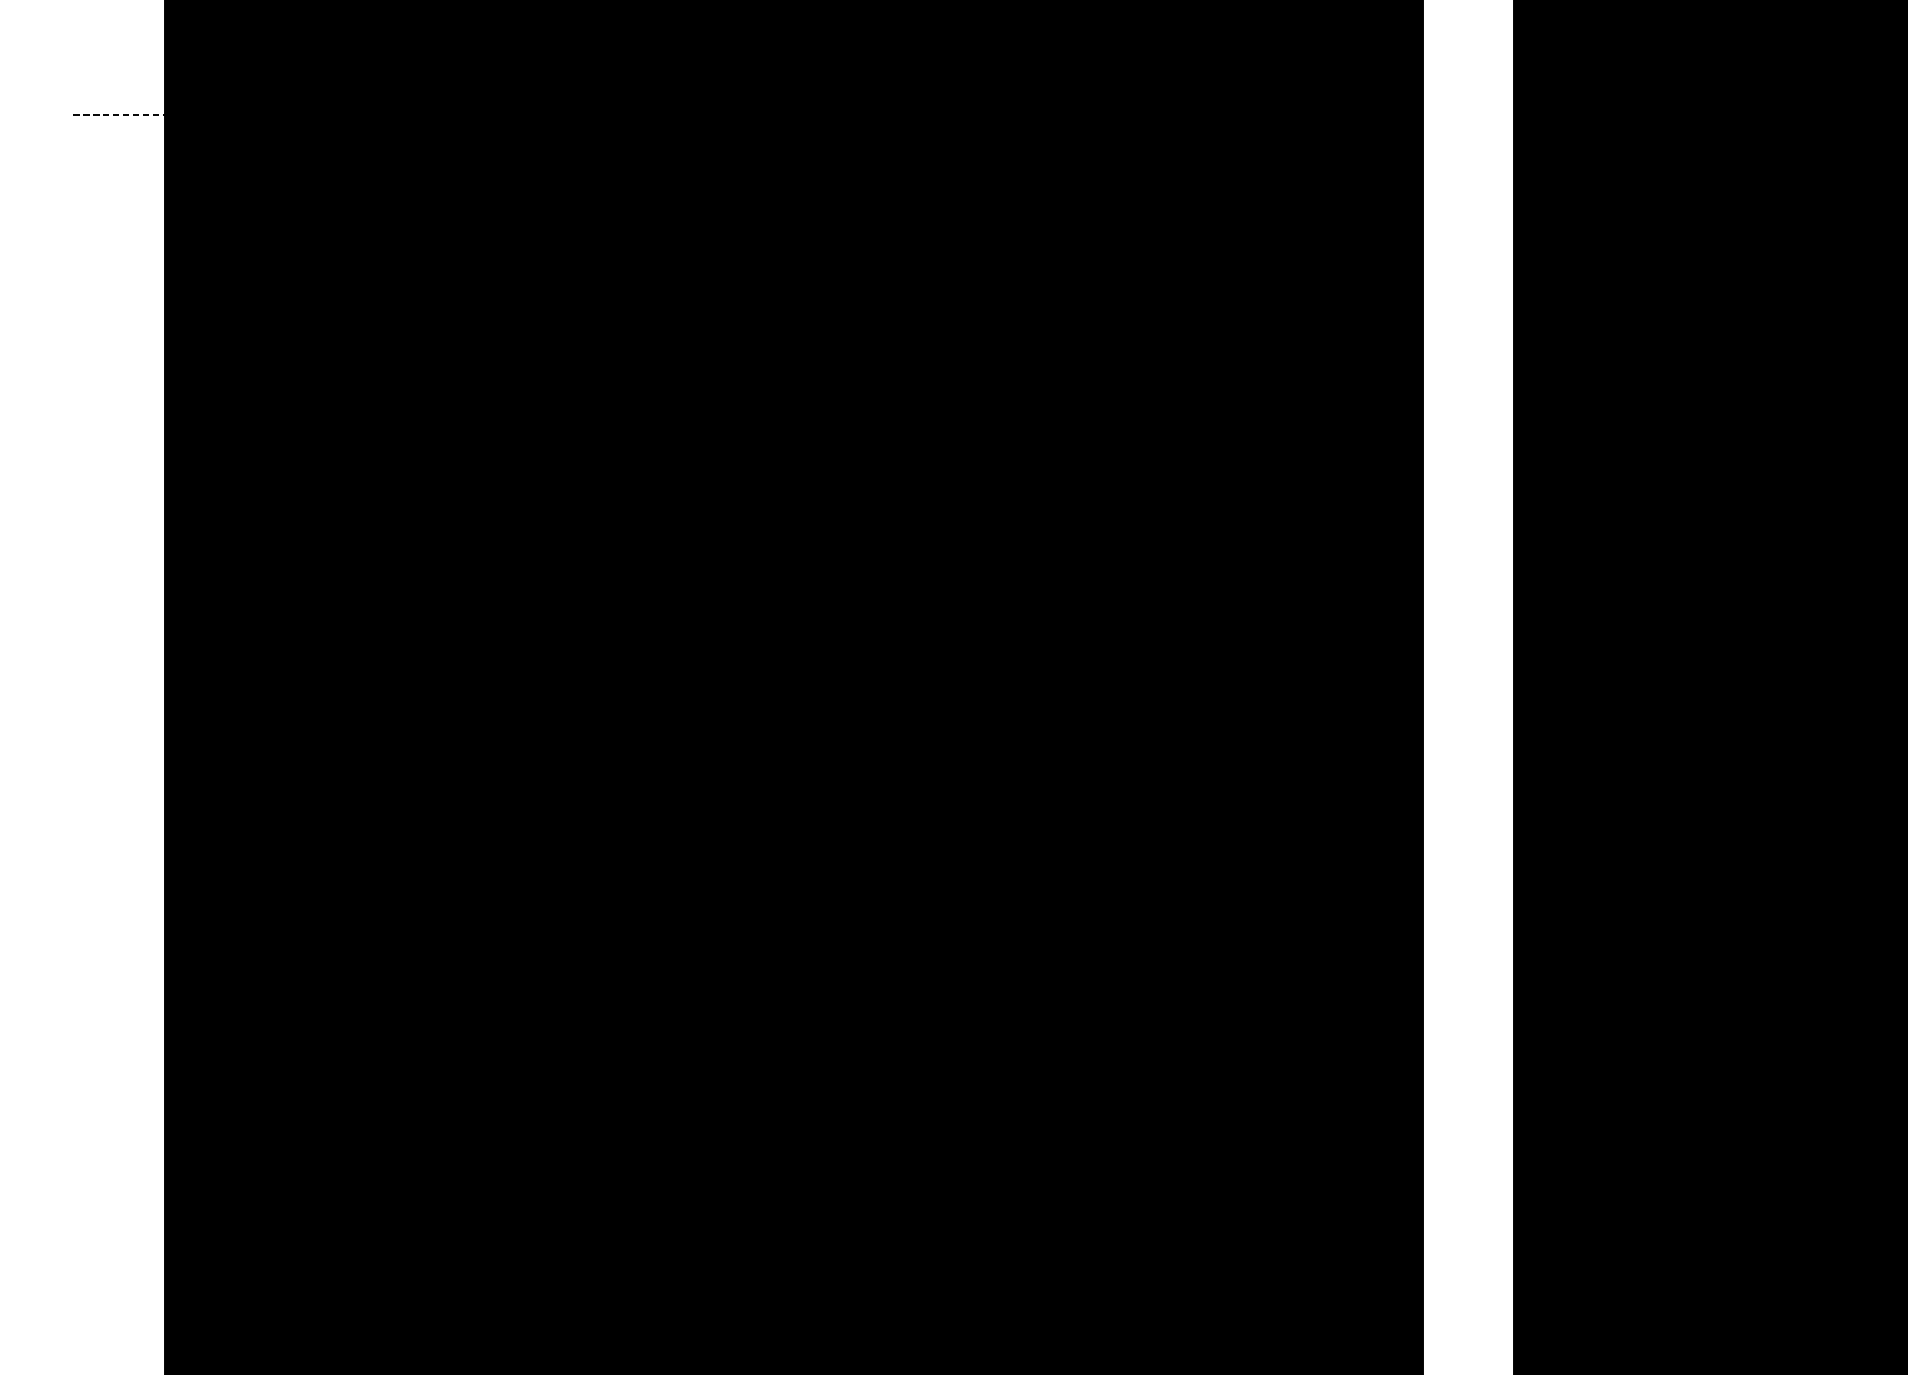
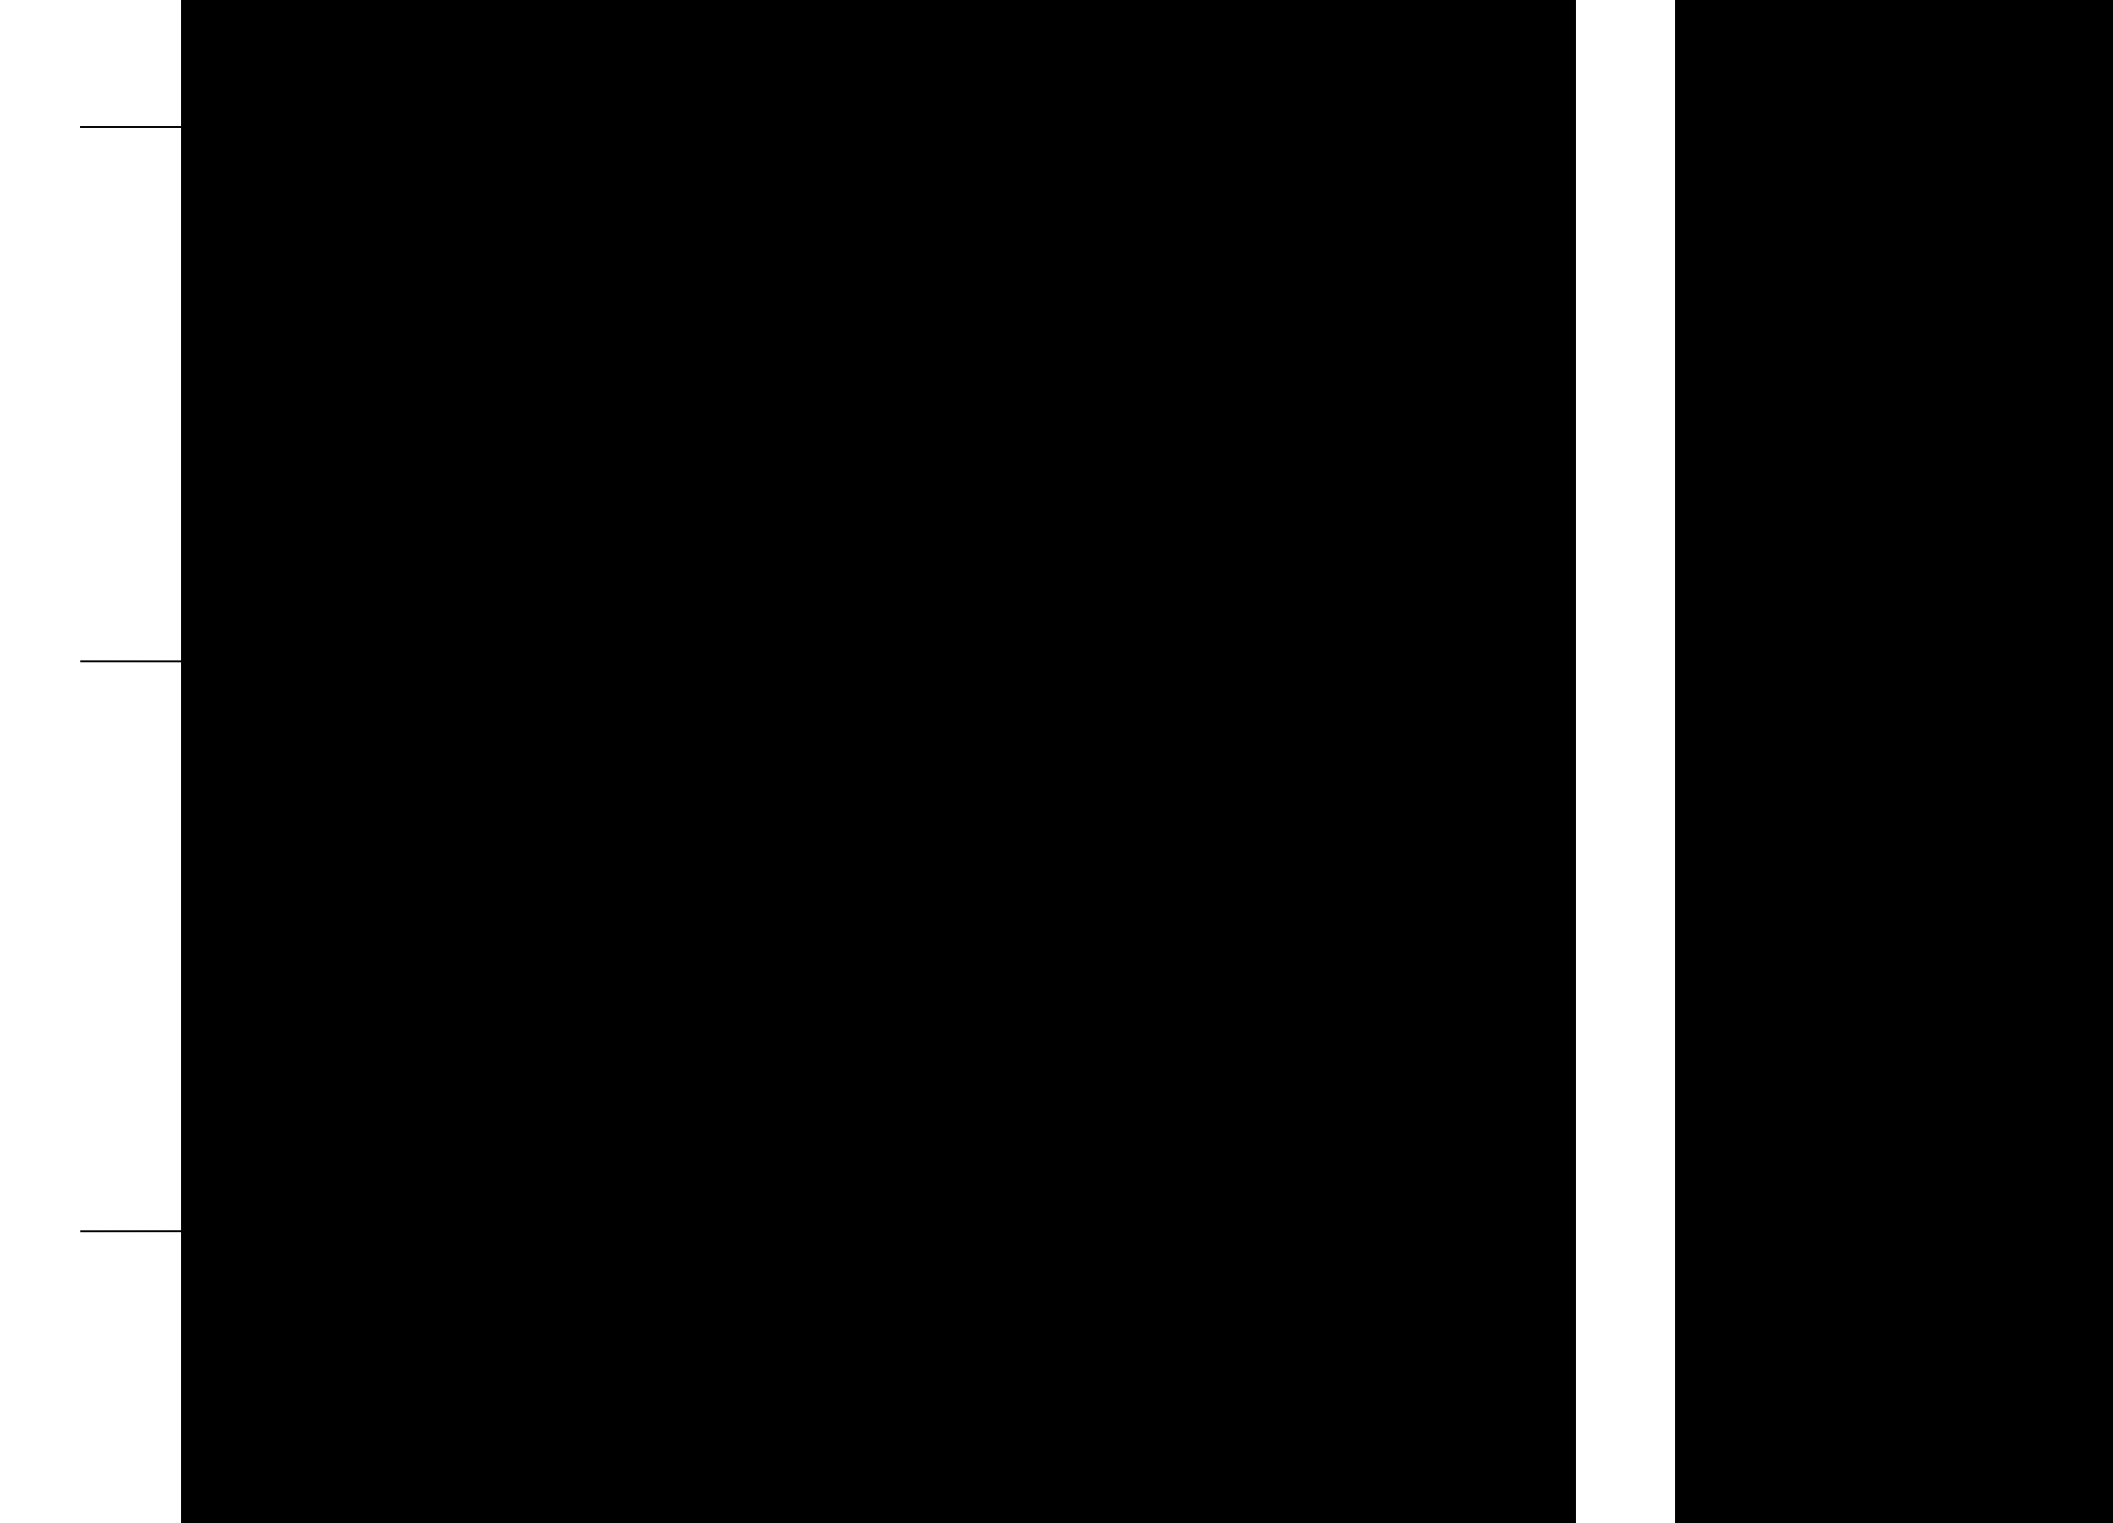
line: (118, 114) -> (131, 127), dashed -> solid
line: (118, 597) -> (131, 661), added
line: (118, 1111) -> (131, 1231), added

